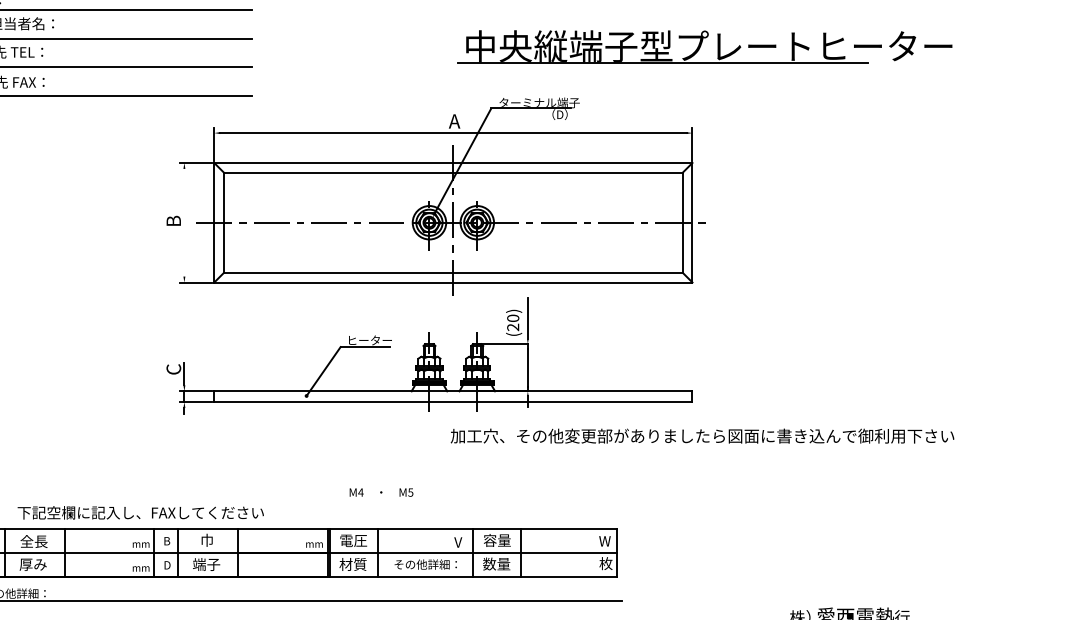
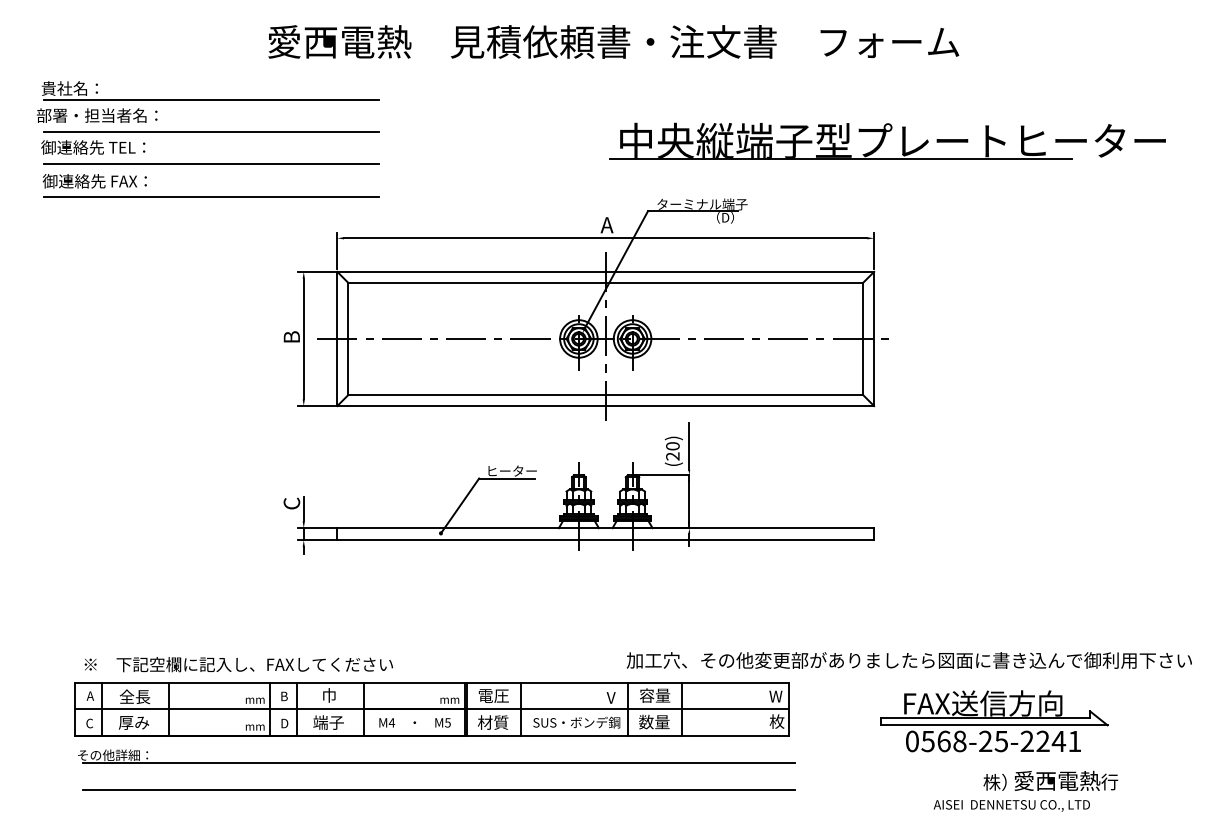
line: (184, 222) -> (303, 338), added
text: (701, 436) -> (908, 660), moved
text: (381, 492) -> (414, 722), moved
part: (799, 563) -> (994, 721), added
text: (427, 564) -> (576, 722), その他詳細： -> SUS・ボンデ鋼

